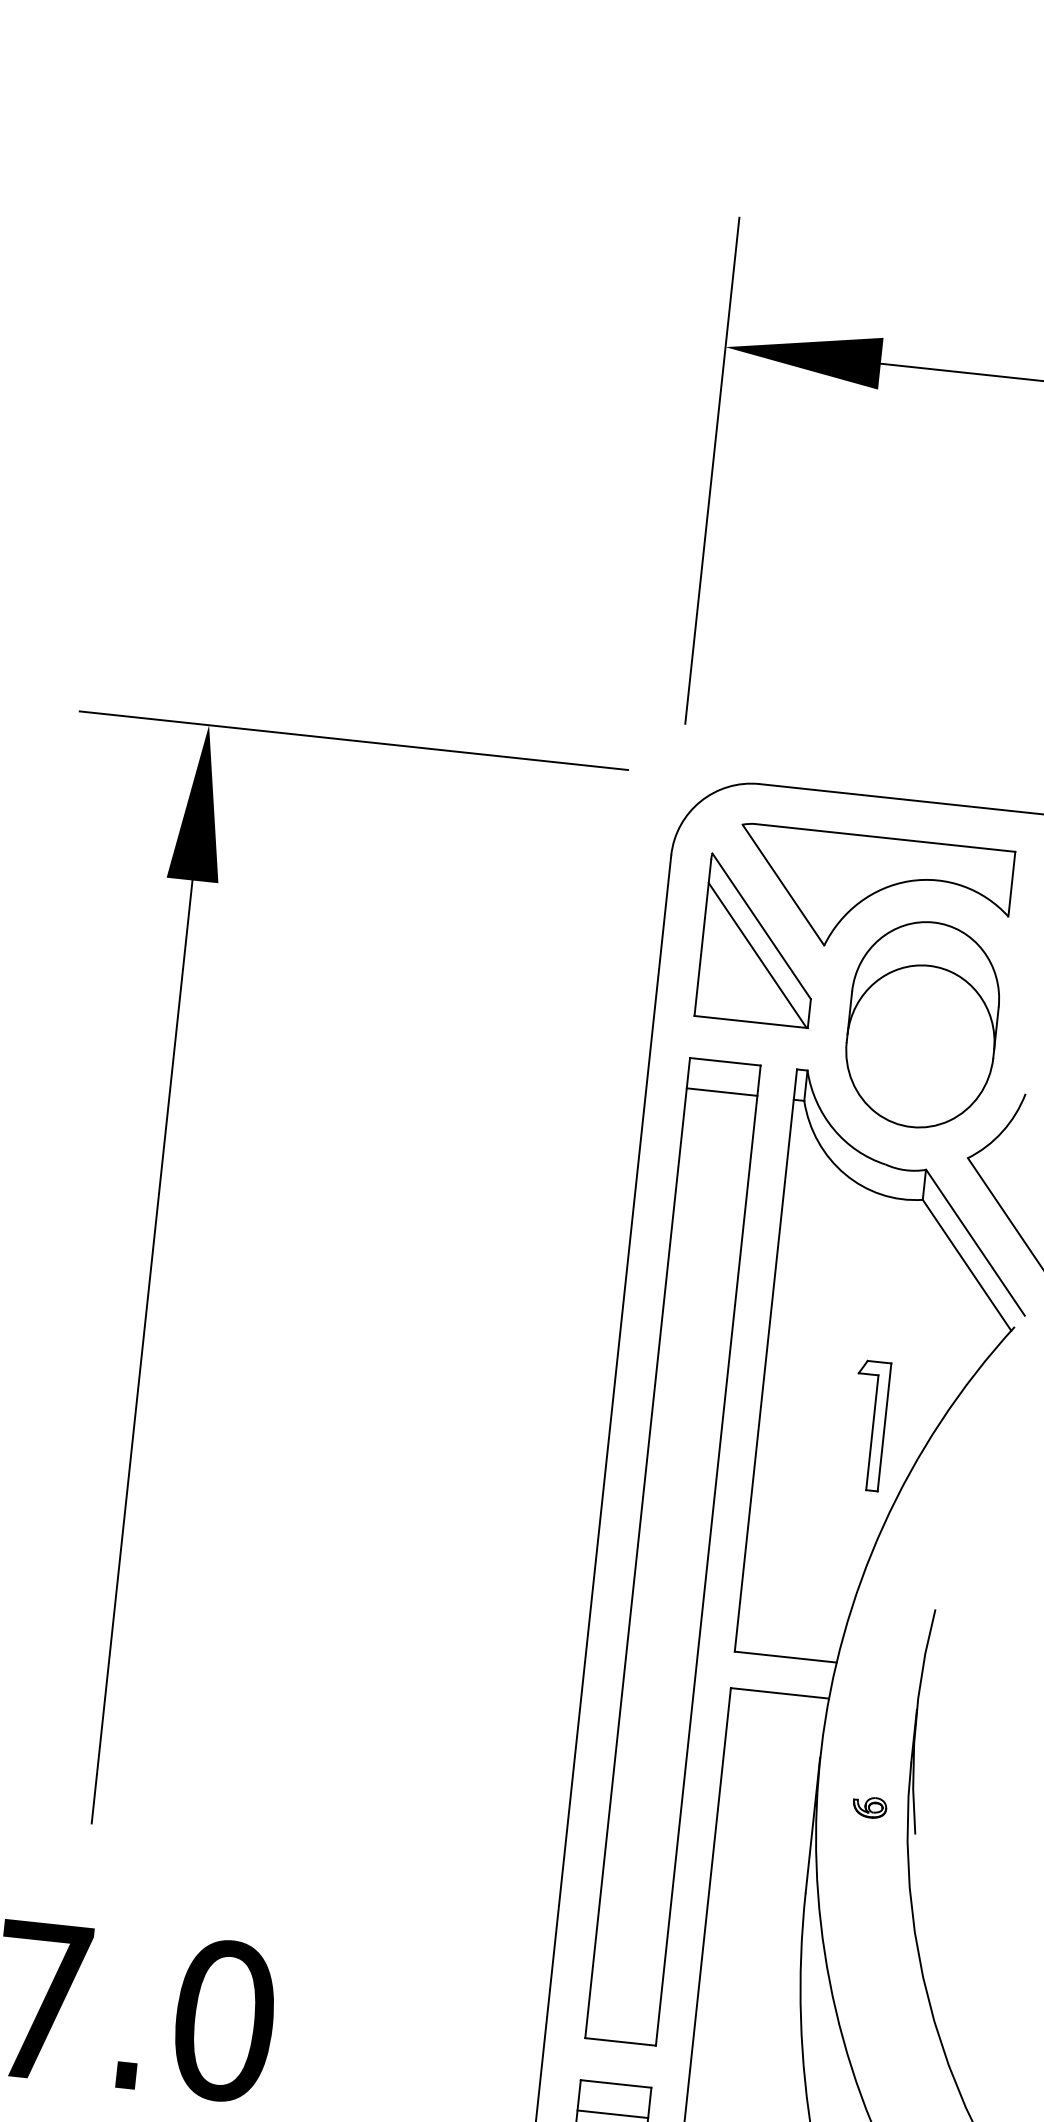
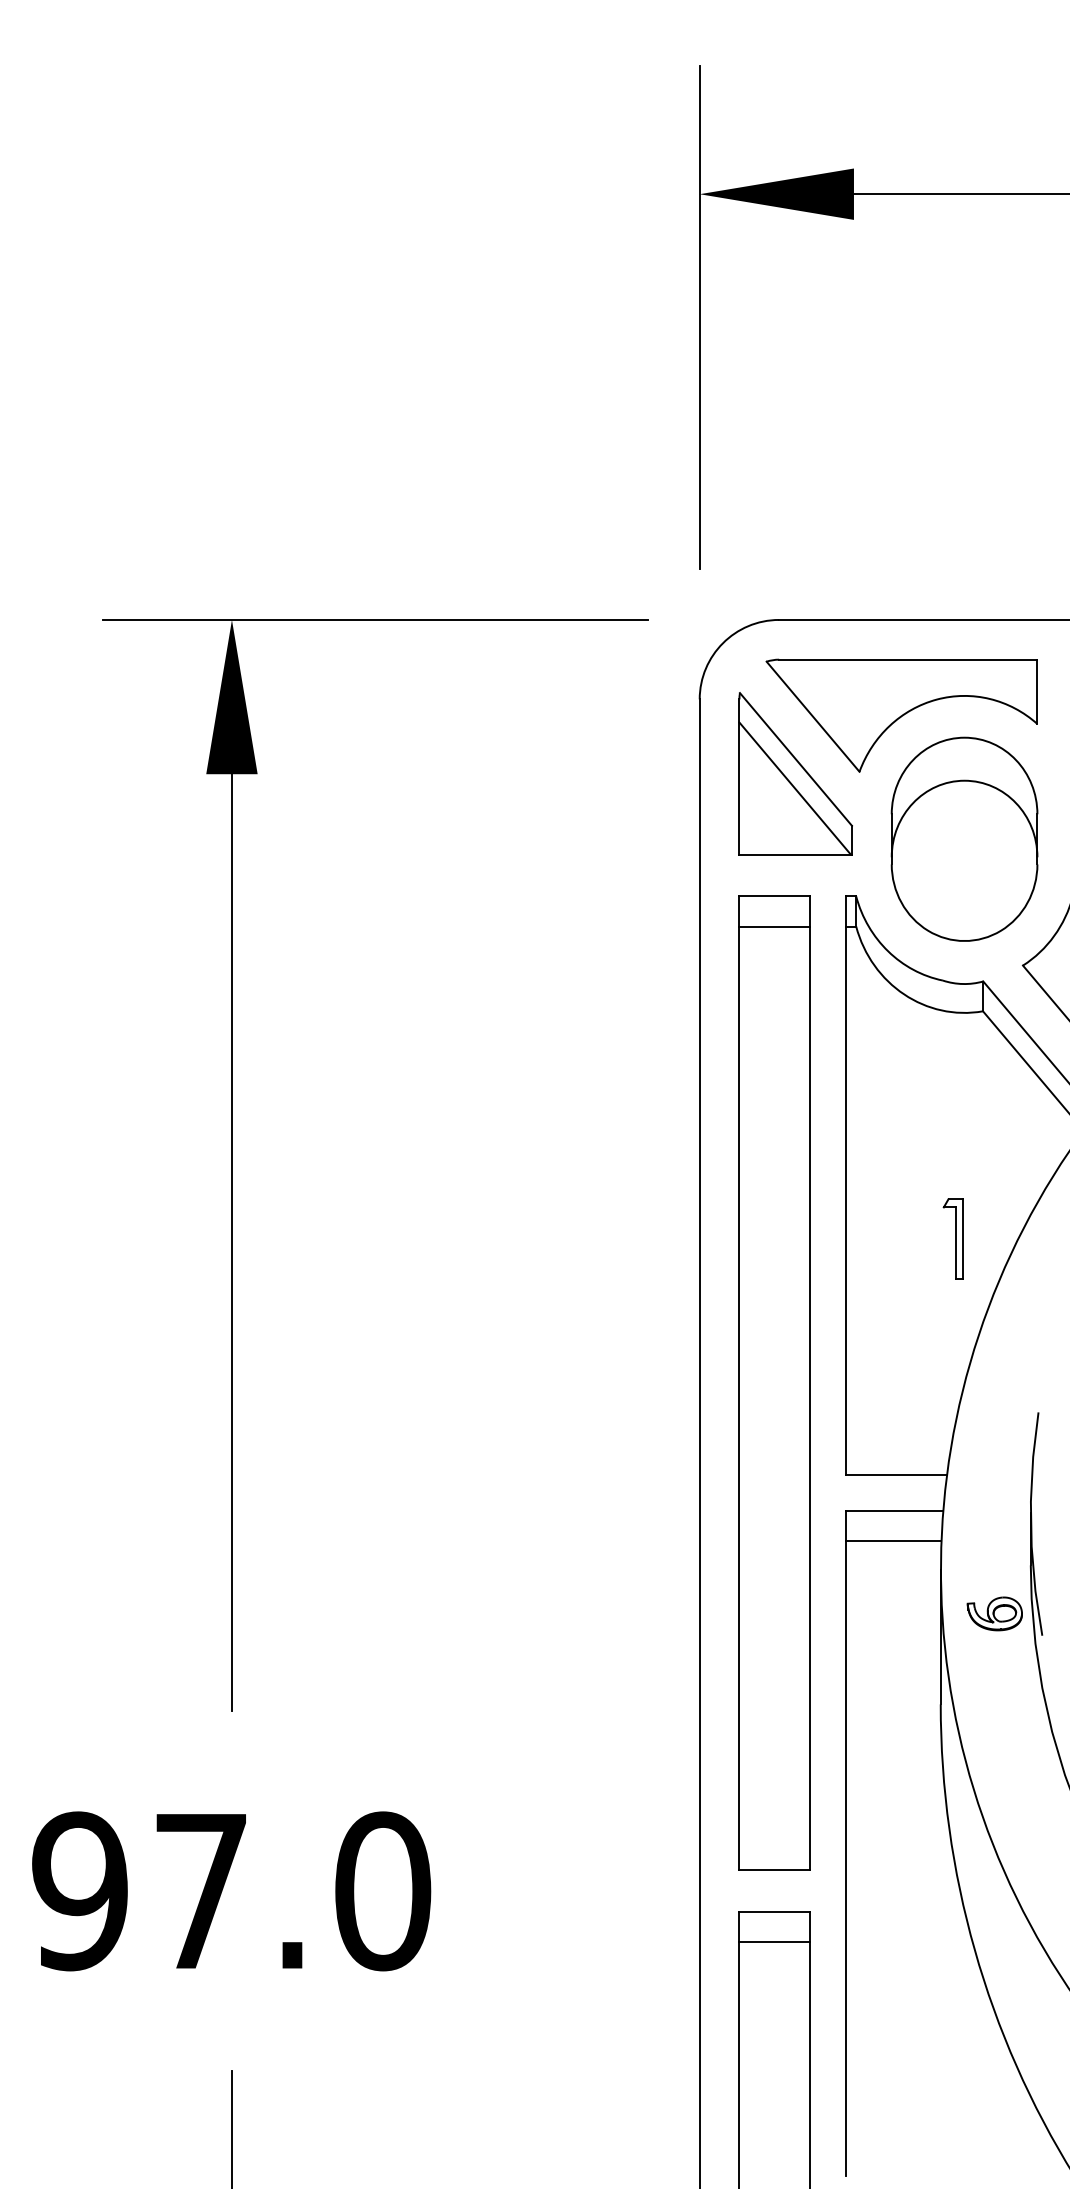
part: (867, 1425) -> (952, 1238), size x0.62
line: (775, 1723) -> (893, 1541), added
part: (869, 1807) -> (994, 1613), size x1.67

